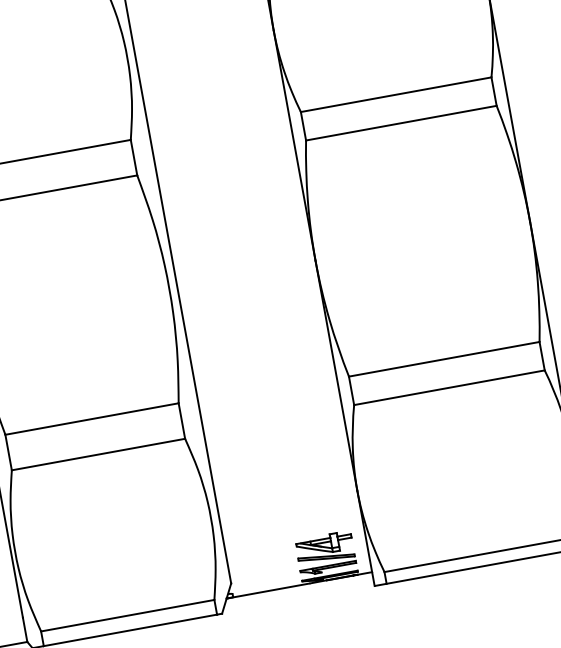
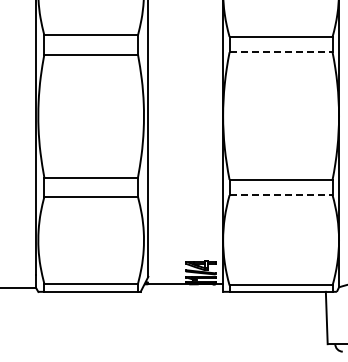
line: (402, 123) -> (281, 52), solid -> dashed
line: (450, 388) -> (281, 195), solid -> dashed

